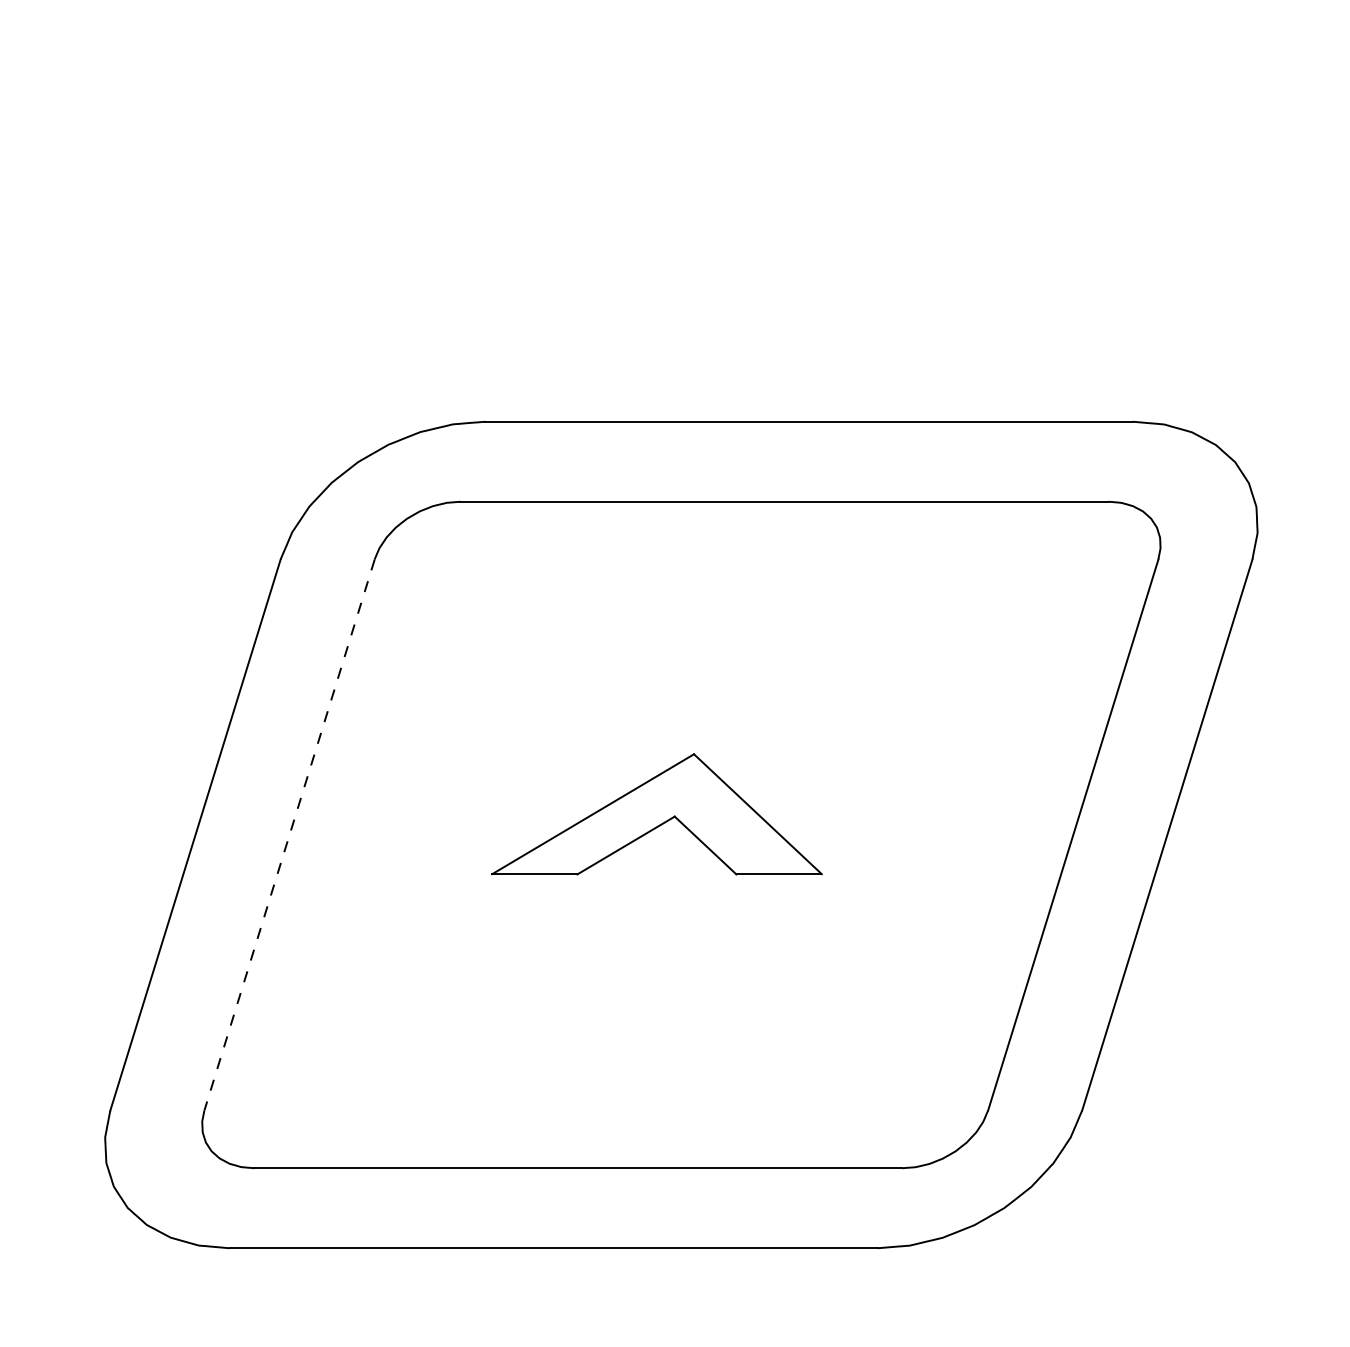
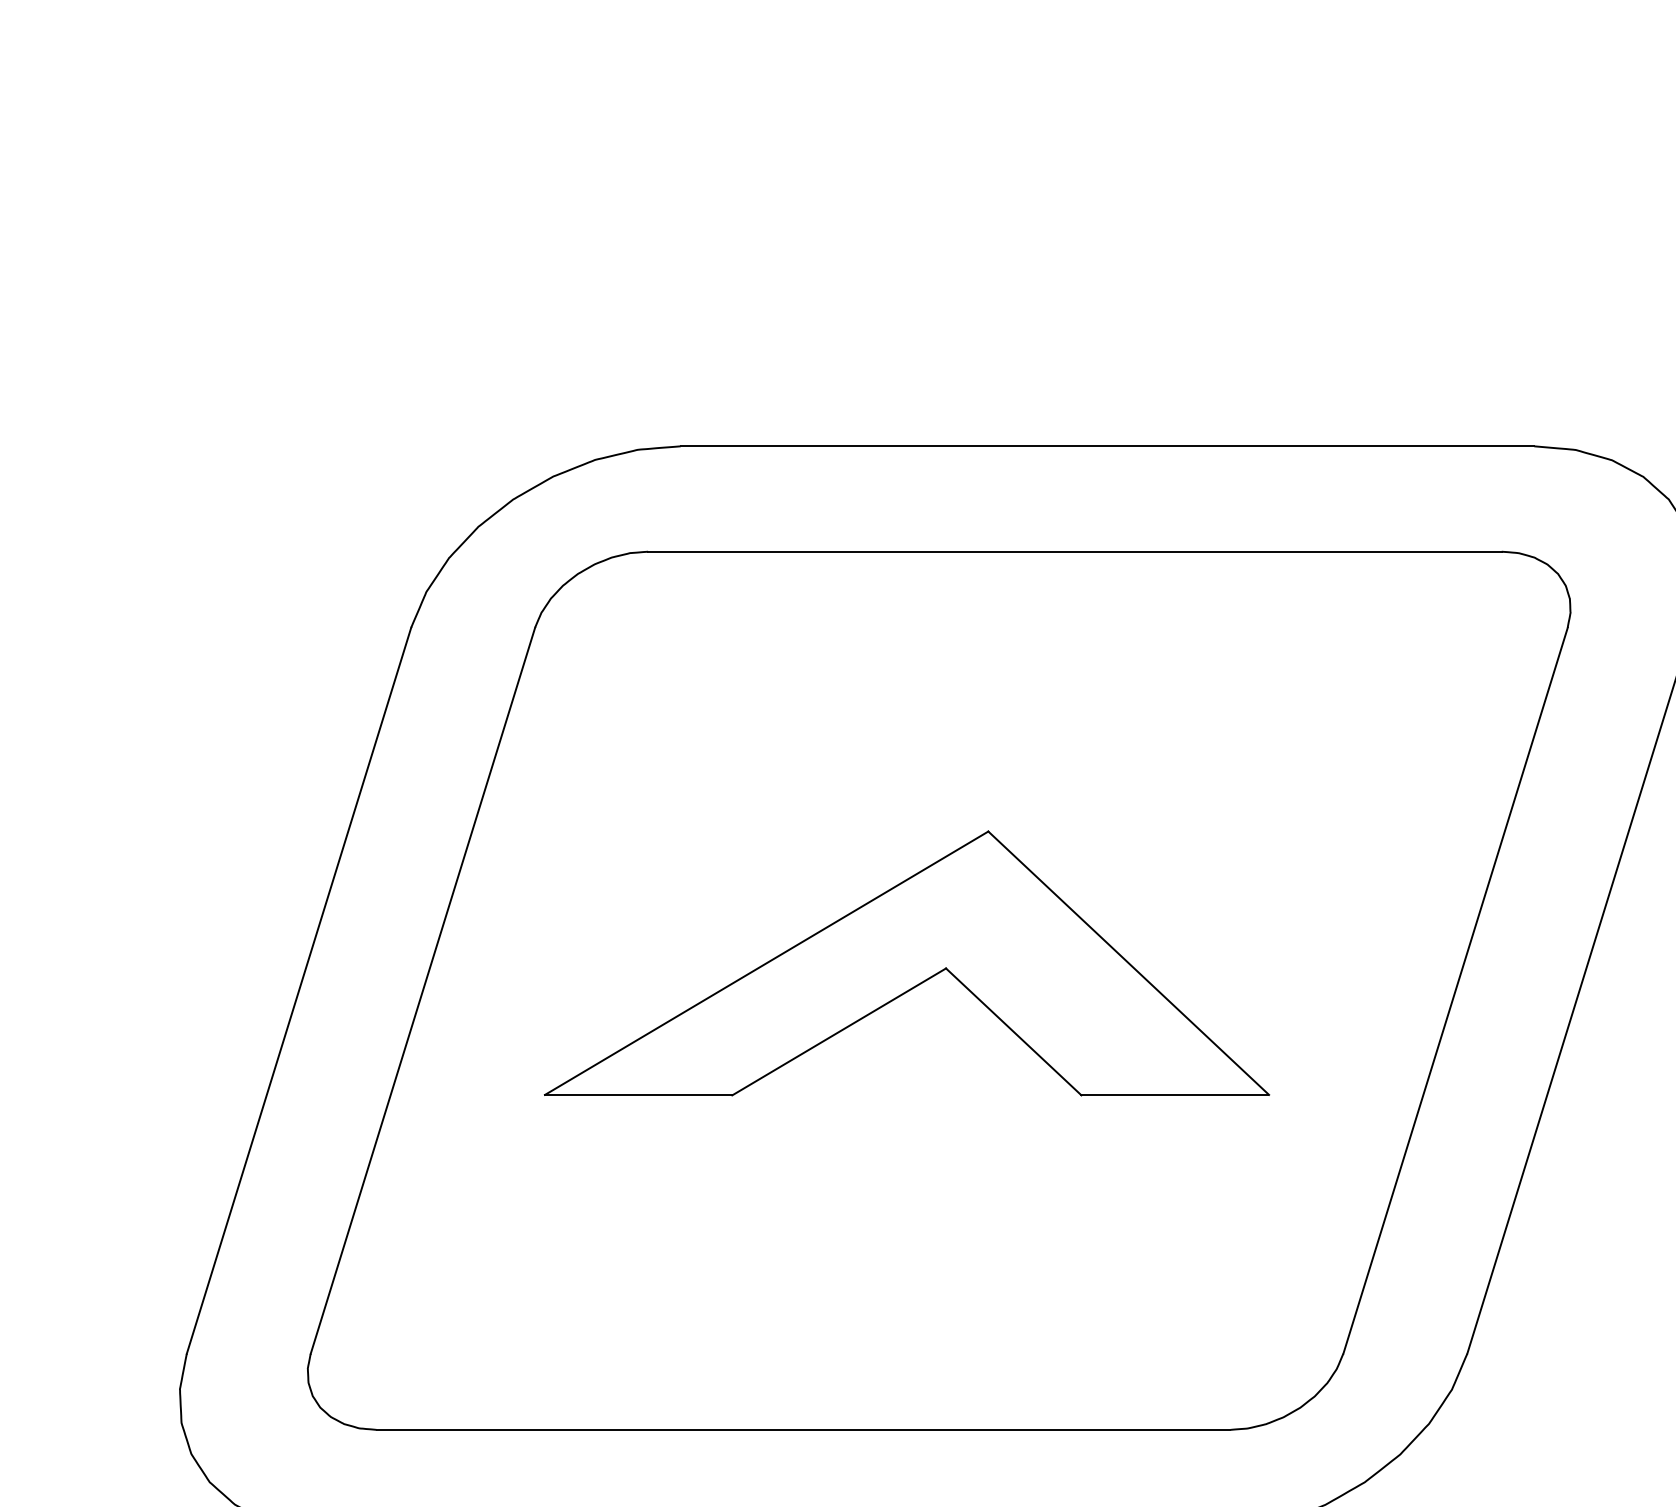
part: (656, 814) -> (906, 963), size x1.67
line: (289, 835) -> (422, 991), dashed -> solid

